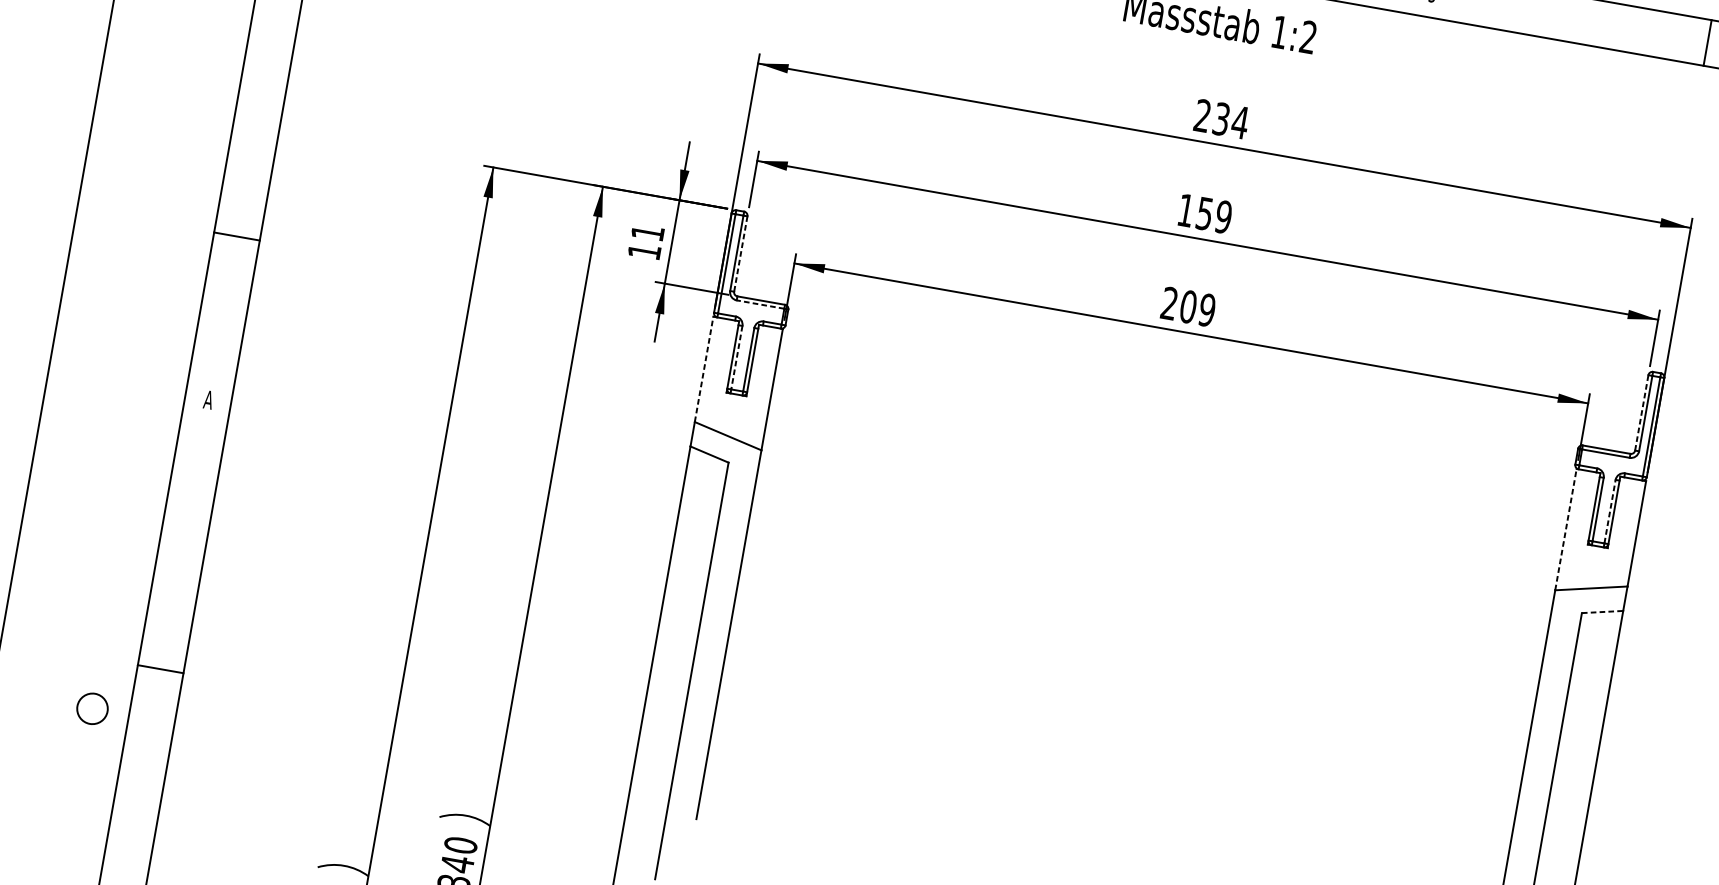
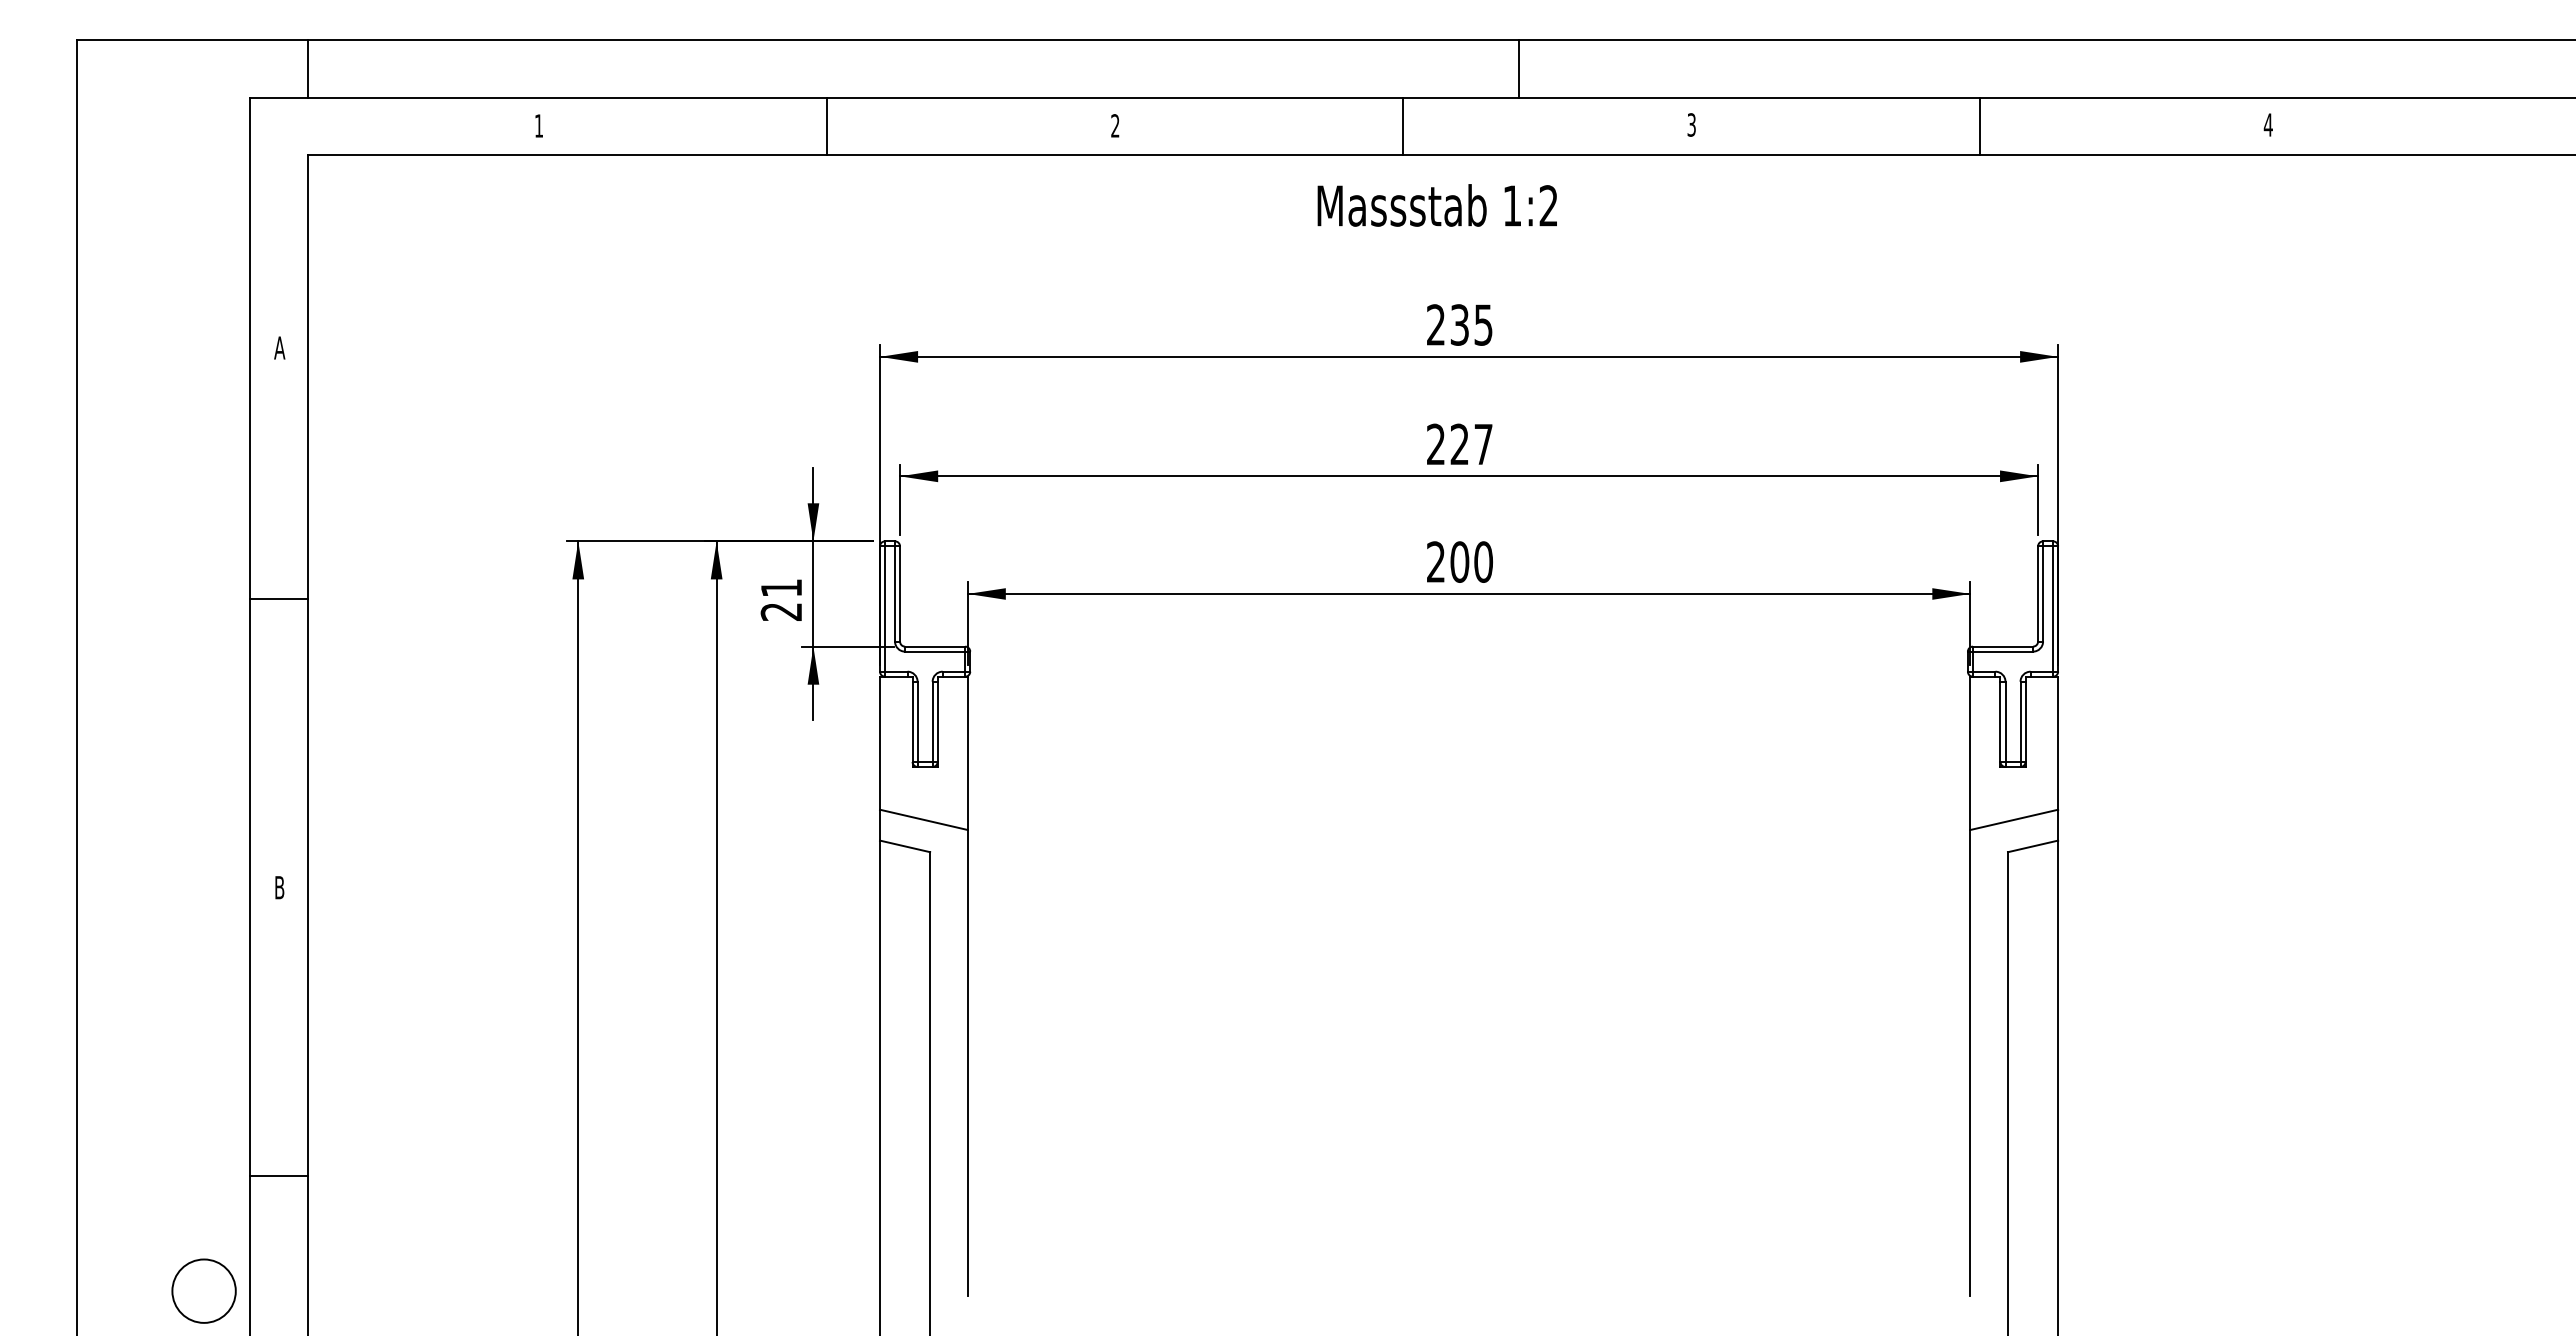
line: (1707, 42) -> (1979, 126), moved
text: (1240, 122) -> (1483, 324), 234 -> 235
text: (1204, 213) -> (1459, 444), 159 -> 227
line: (236, 236) -> (278, 599), moved
text: (643, 251) -> (780, 611), 11 -> 21
line: (741, 254) -> (900, 594), dashed -> solid
line: (760, 304) -> (934, 651), dashed -> solid
text: (1207, 309) -> (1483, 561), 209 -> 200
line: (736, 358) -> (917, 722), dashed -> solid
line: (704, 369) -> (880, 743), dashed -> solid
text: (208, 399) -> (279, 887), A -> B
line: (1642, 413) -> (2038, 594), dashed -> solid
line: (1610, 511) -> (2020, 721), dashed -> solid
line: (1566, 529) -> (1970, 753), dashed -> solid
line: (1602, 612) -> (2033, 846), dashed -> solid
line: (160, 668) -> (278, 1175), moved
circle: (92, 708) -> (203, 1290), size x1.67

